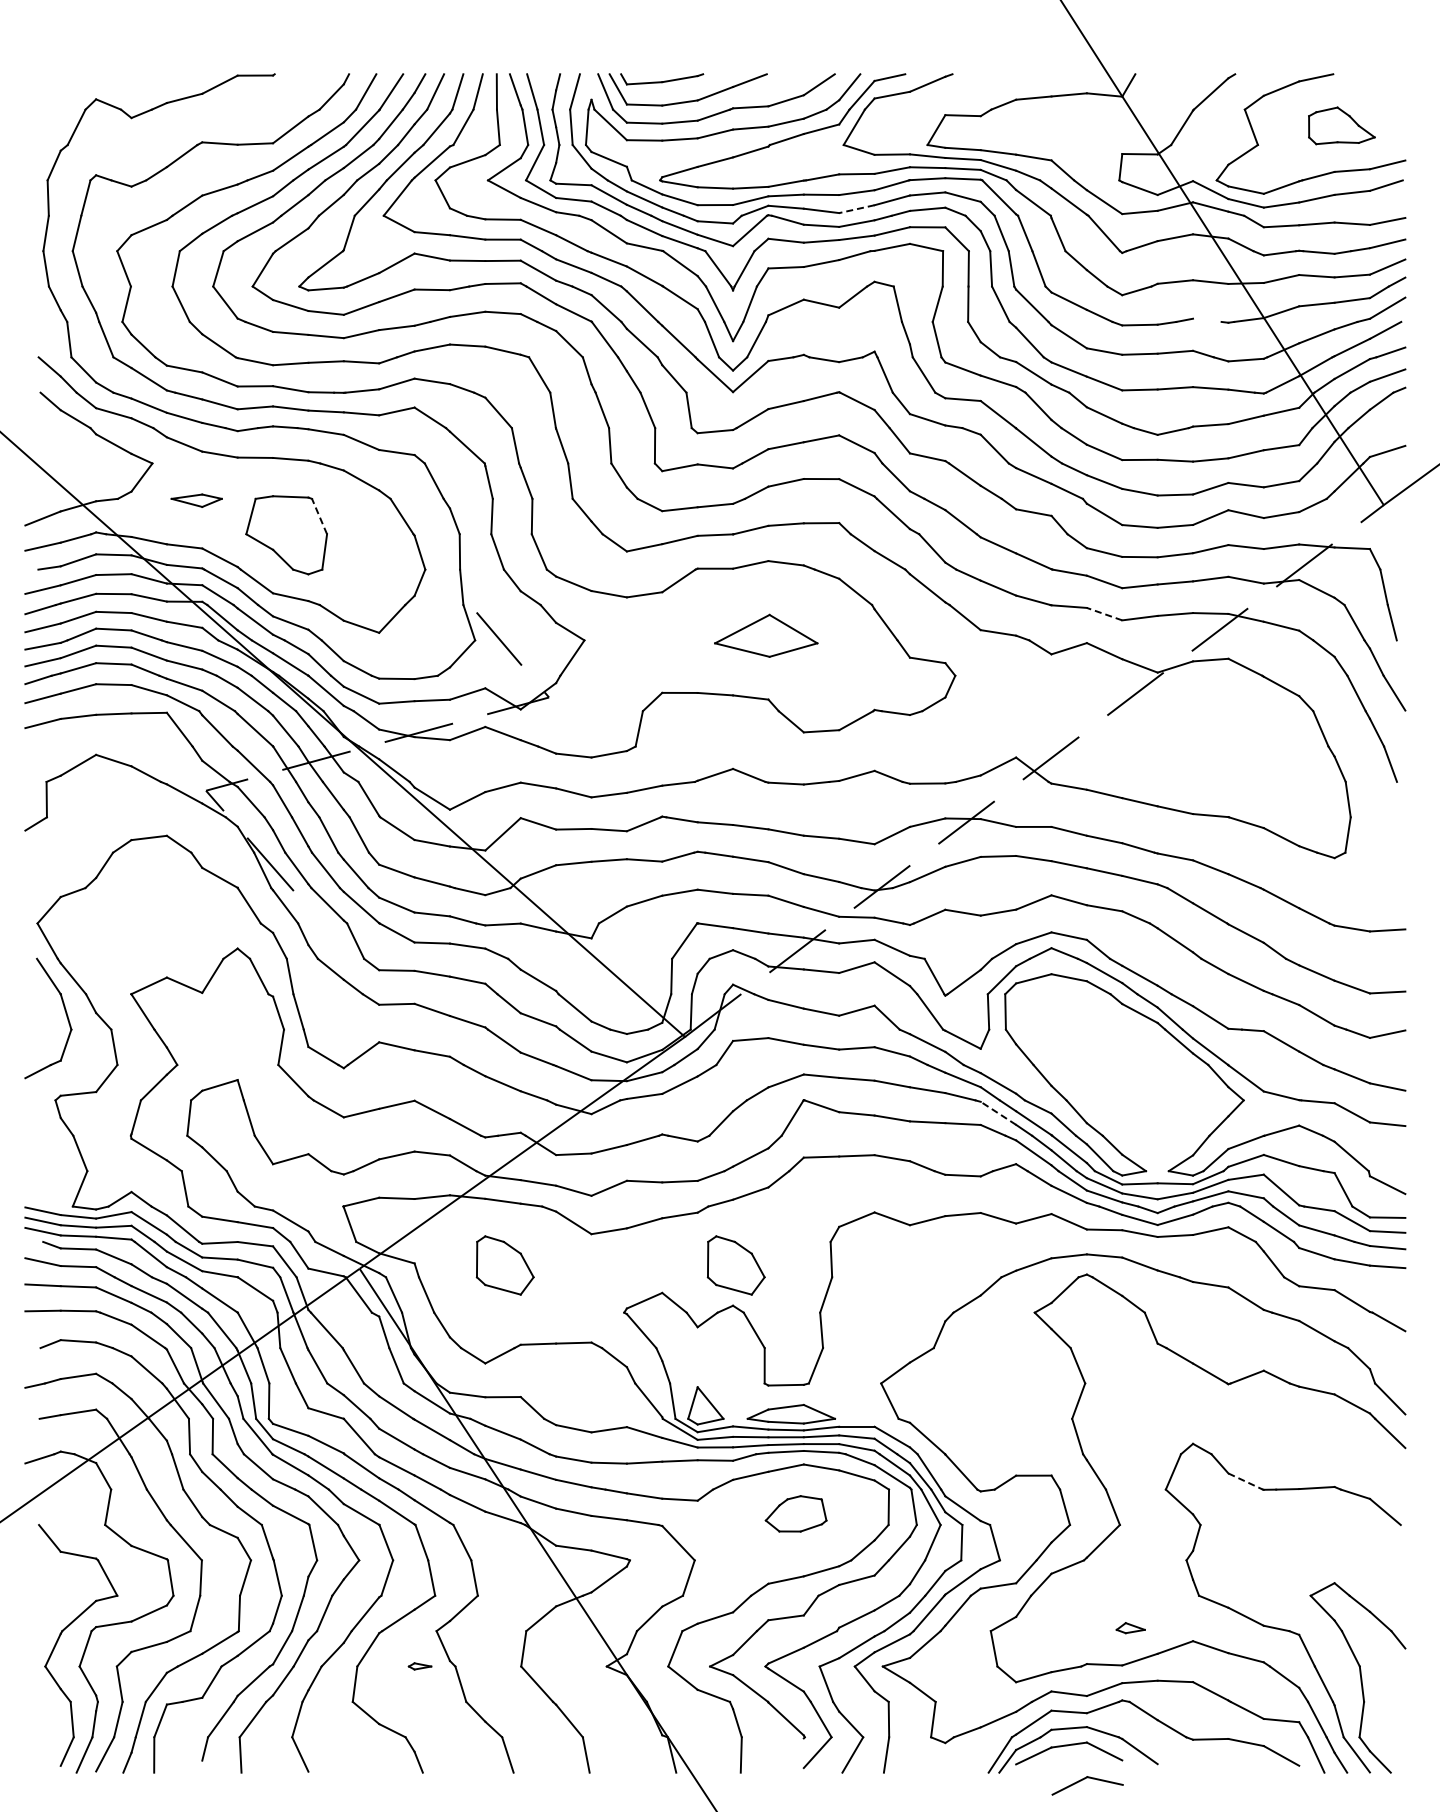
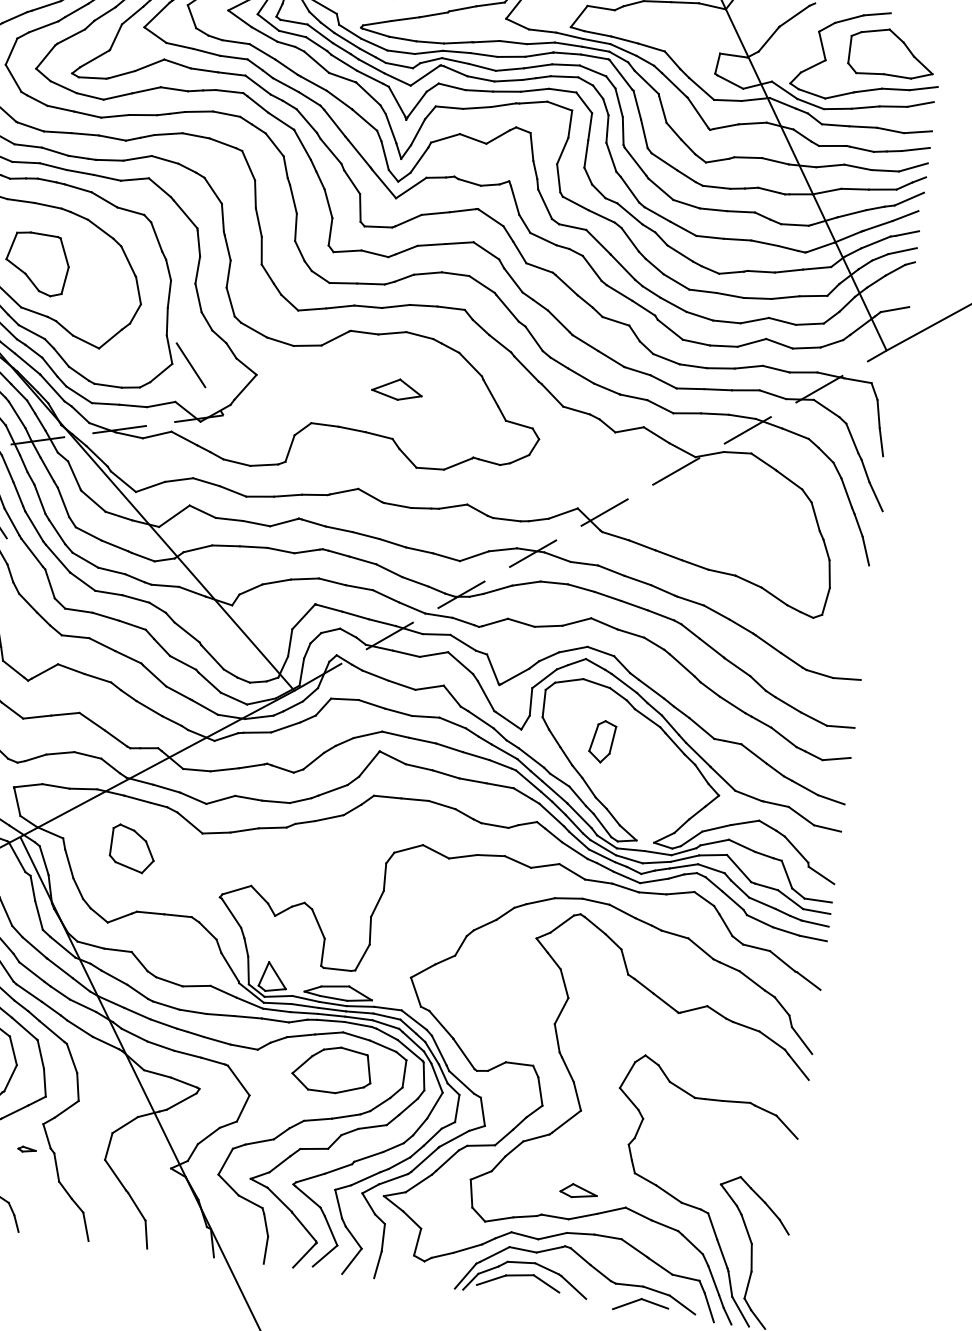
part: (1341, 125) -> (892, 53), size x1.67
line: (856, 209) -> (509, 69), dashed -> solid
line: (1207, 319) -> (769, 189), added
line: (319, 516) -> (64, 252), dashed -> solid
line: (1104, 614) -> (660, 406), dashed -> solid
part: (766, 635) -> (397, 389), size x0.62
part: (1086, 1050) -> (602, 741), added
line: (998, 1113) -> (528, 781), dashed -> solid
part: (735, 1265) -> (310, 872), removed
line: (1246, 1481) -> (682, 1089), dashed -> solid
part: (795, 1513) -> (331, 1069), size x1.67
part: (1130, 1627) -> (578, 1190), size x1.67
line: (790, 1755) -> (303, 1255), added
part: (1085, 1779) -> (639, 1300), moved

